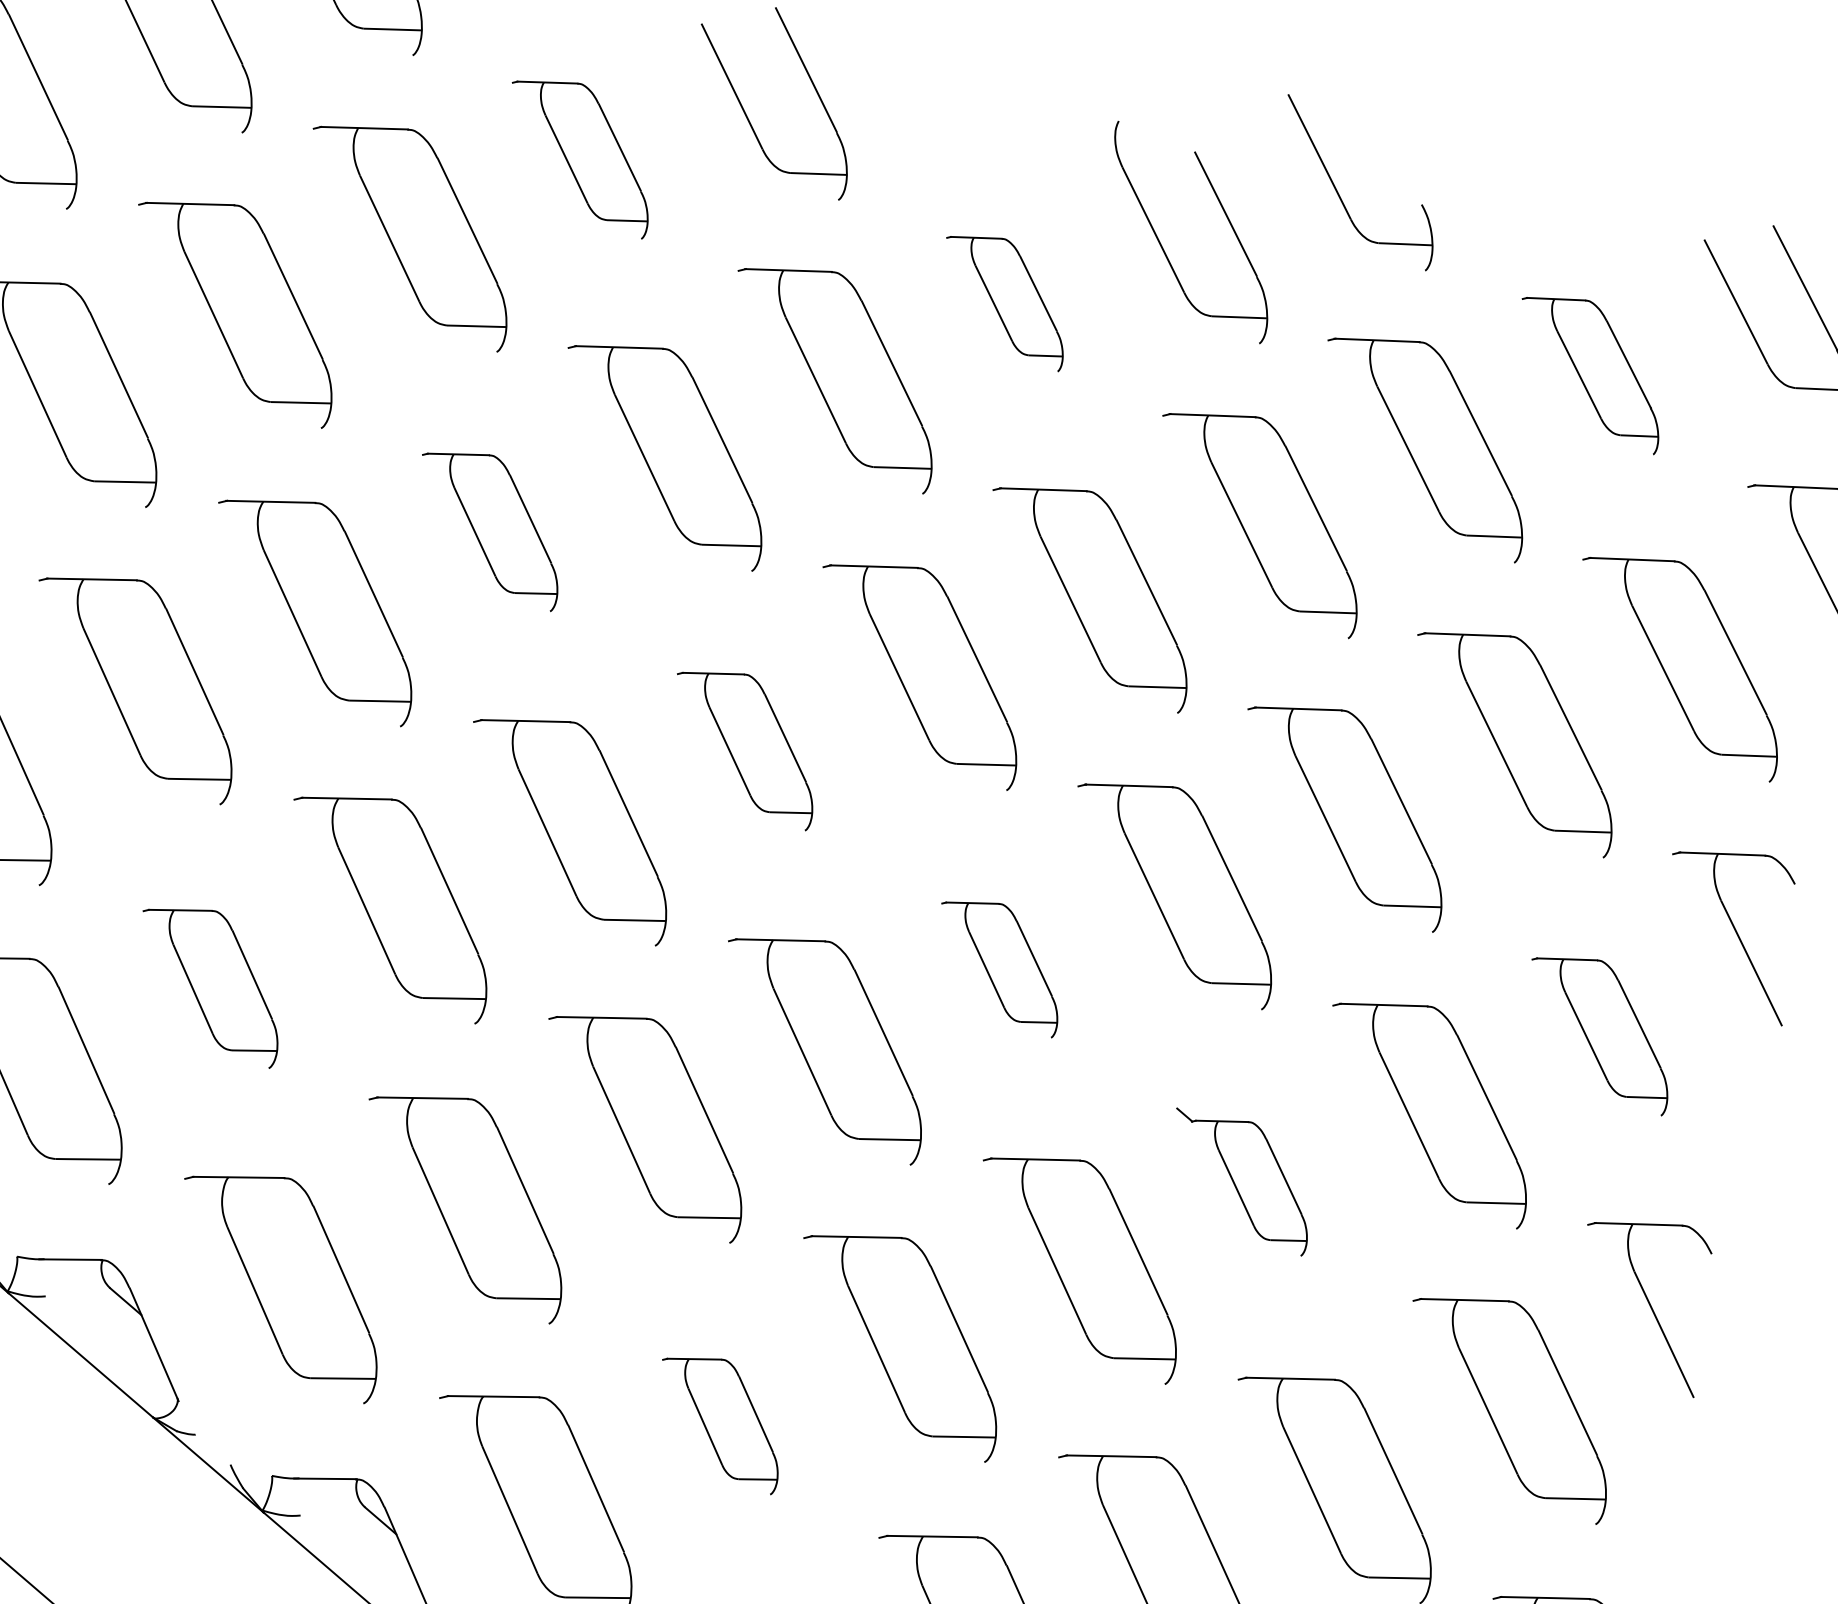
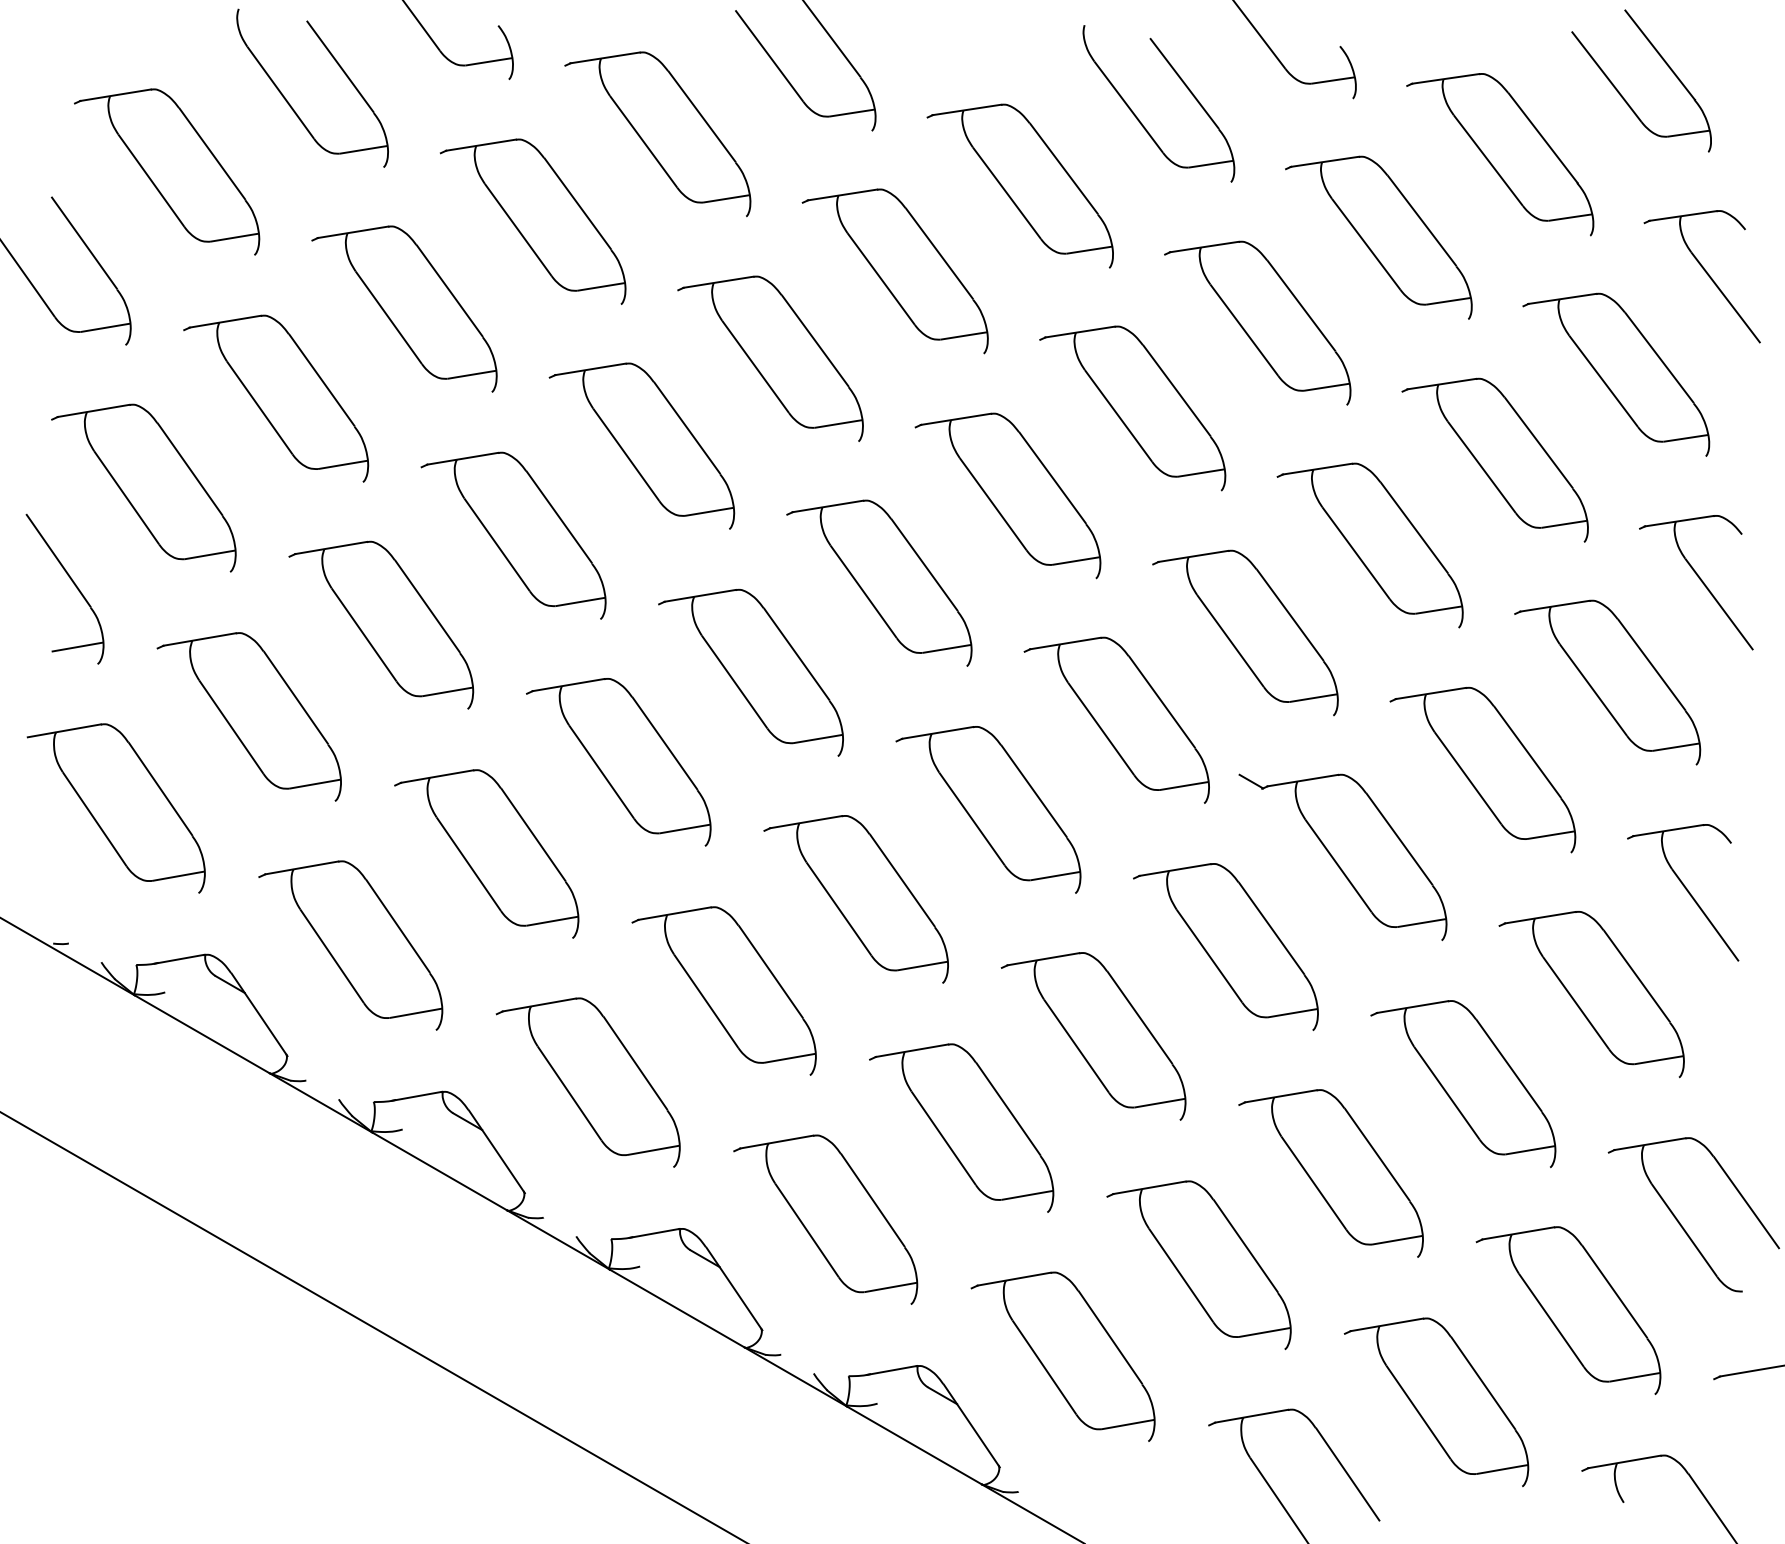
part: (579, 155) -> (657, 134), size x1.43
part: (1003, 299) -> (1019, 185), size x1.67
part: (1590, 371) -> (1500, 154), size x1.43
part: (489, 526) -> (641, 445), size x1.43
part: (744, 745) -> (879, 582), size x1.43
part: (999, 964) -> (1116, 719), size x1.67
part: (209, 982) -> (486, 853), size x1.43
part: (1599, 1032) -> (1607, 682), size x1.43
part: (1240, 1181) -> (1342, 856), size x1.67
part: (719, 1421) -> (961, 1127), size x1.67

